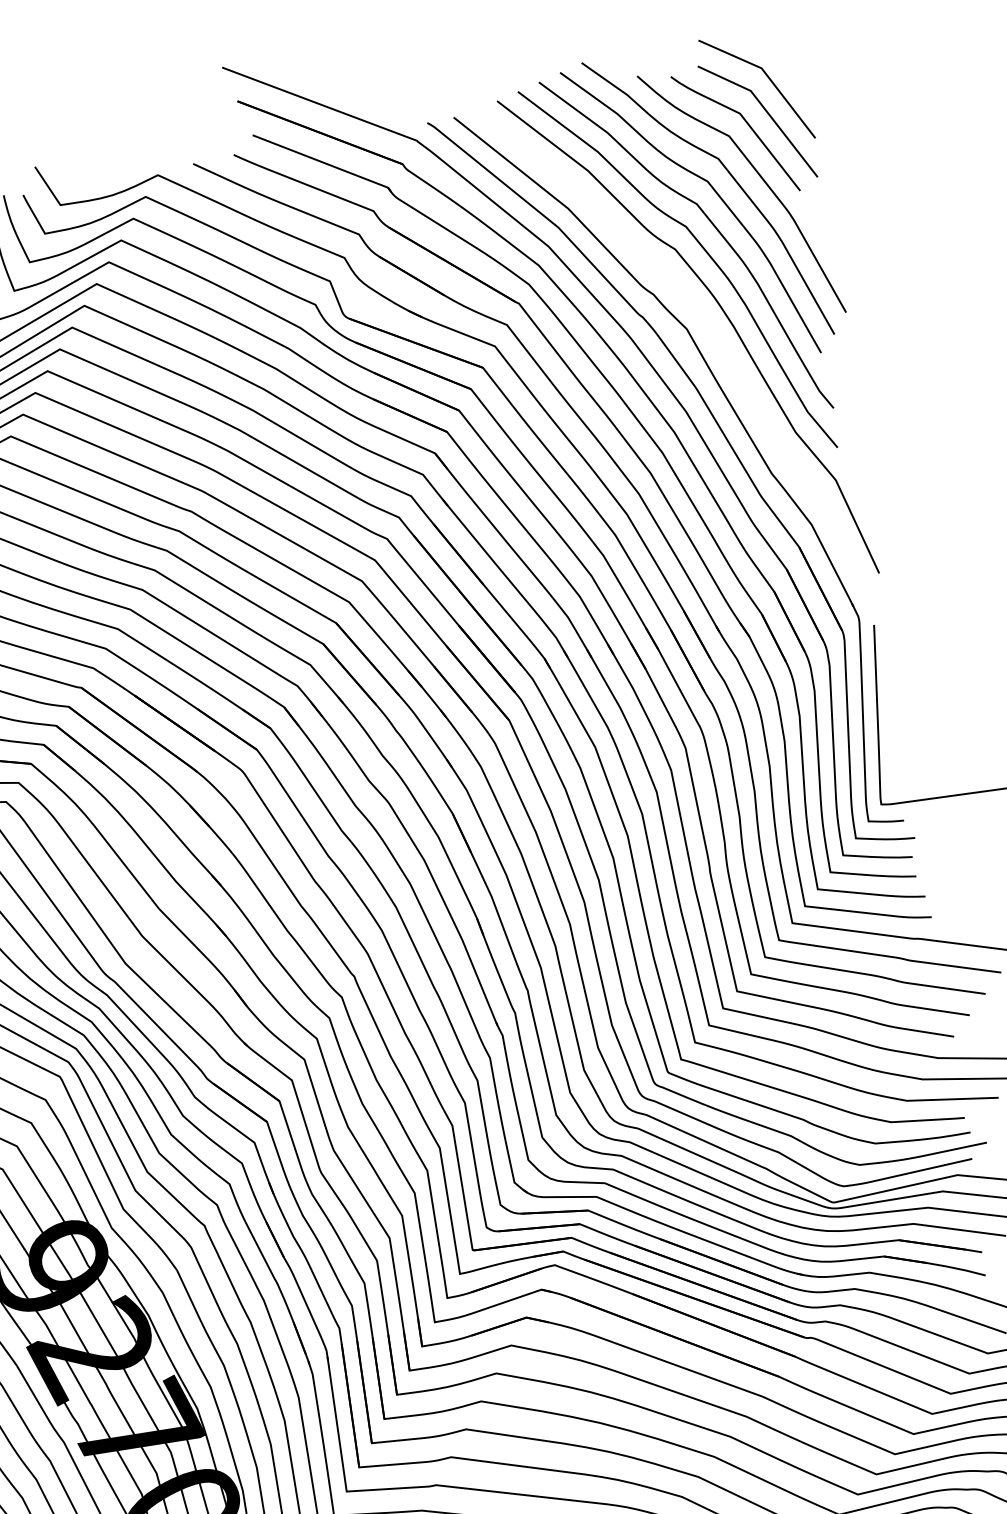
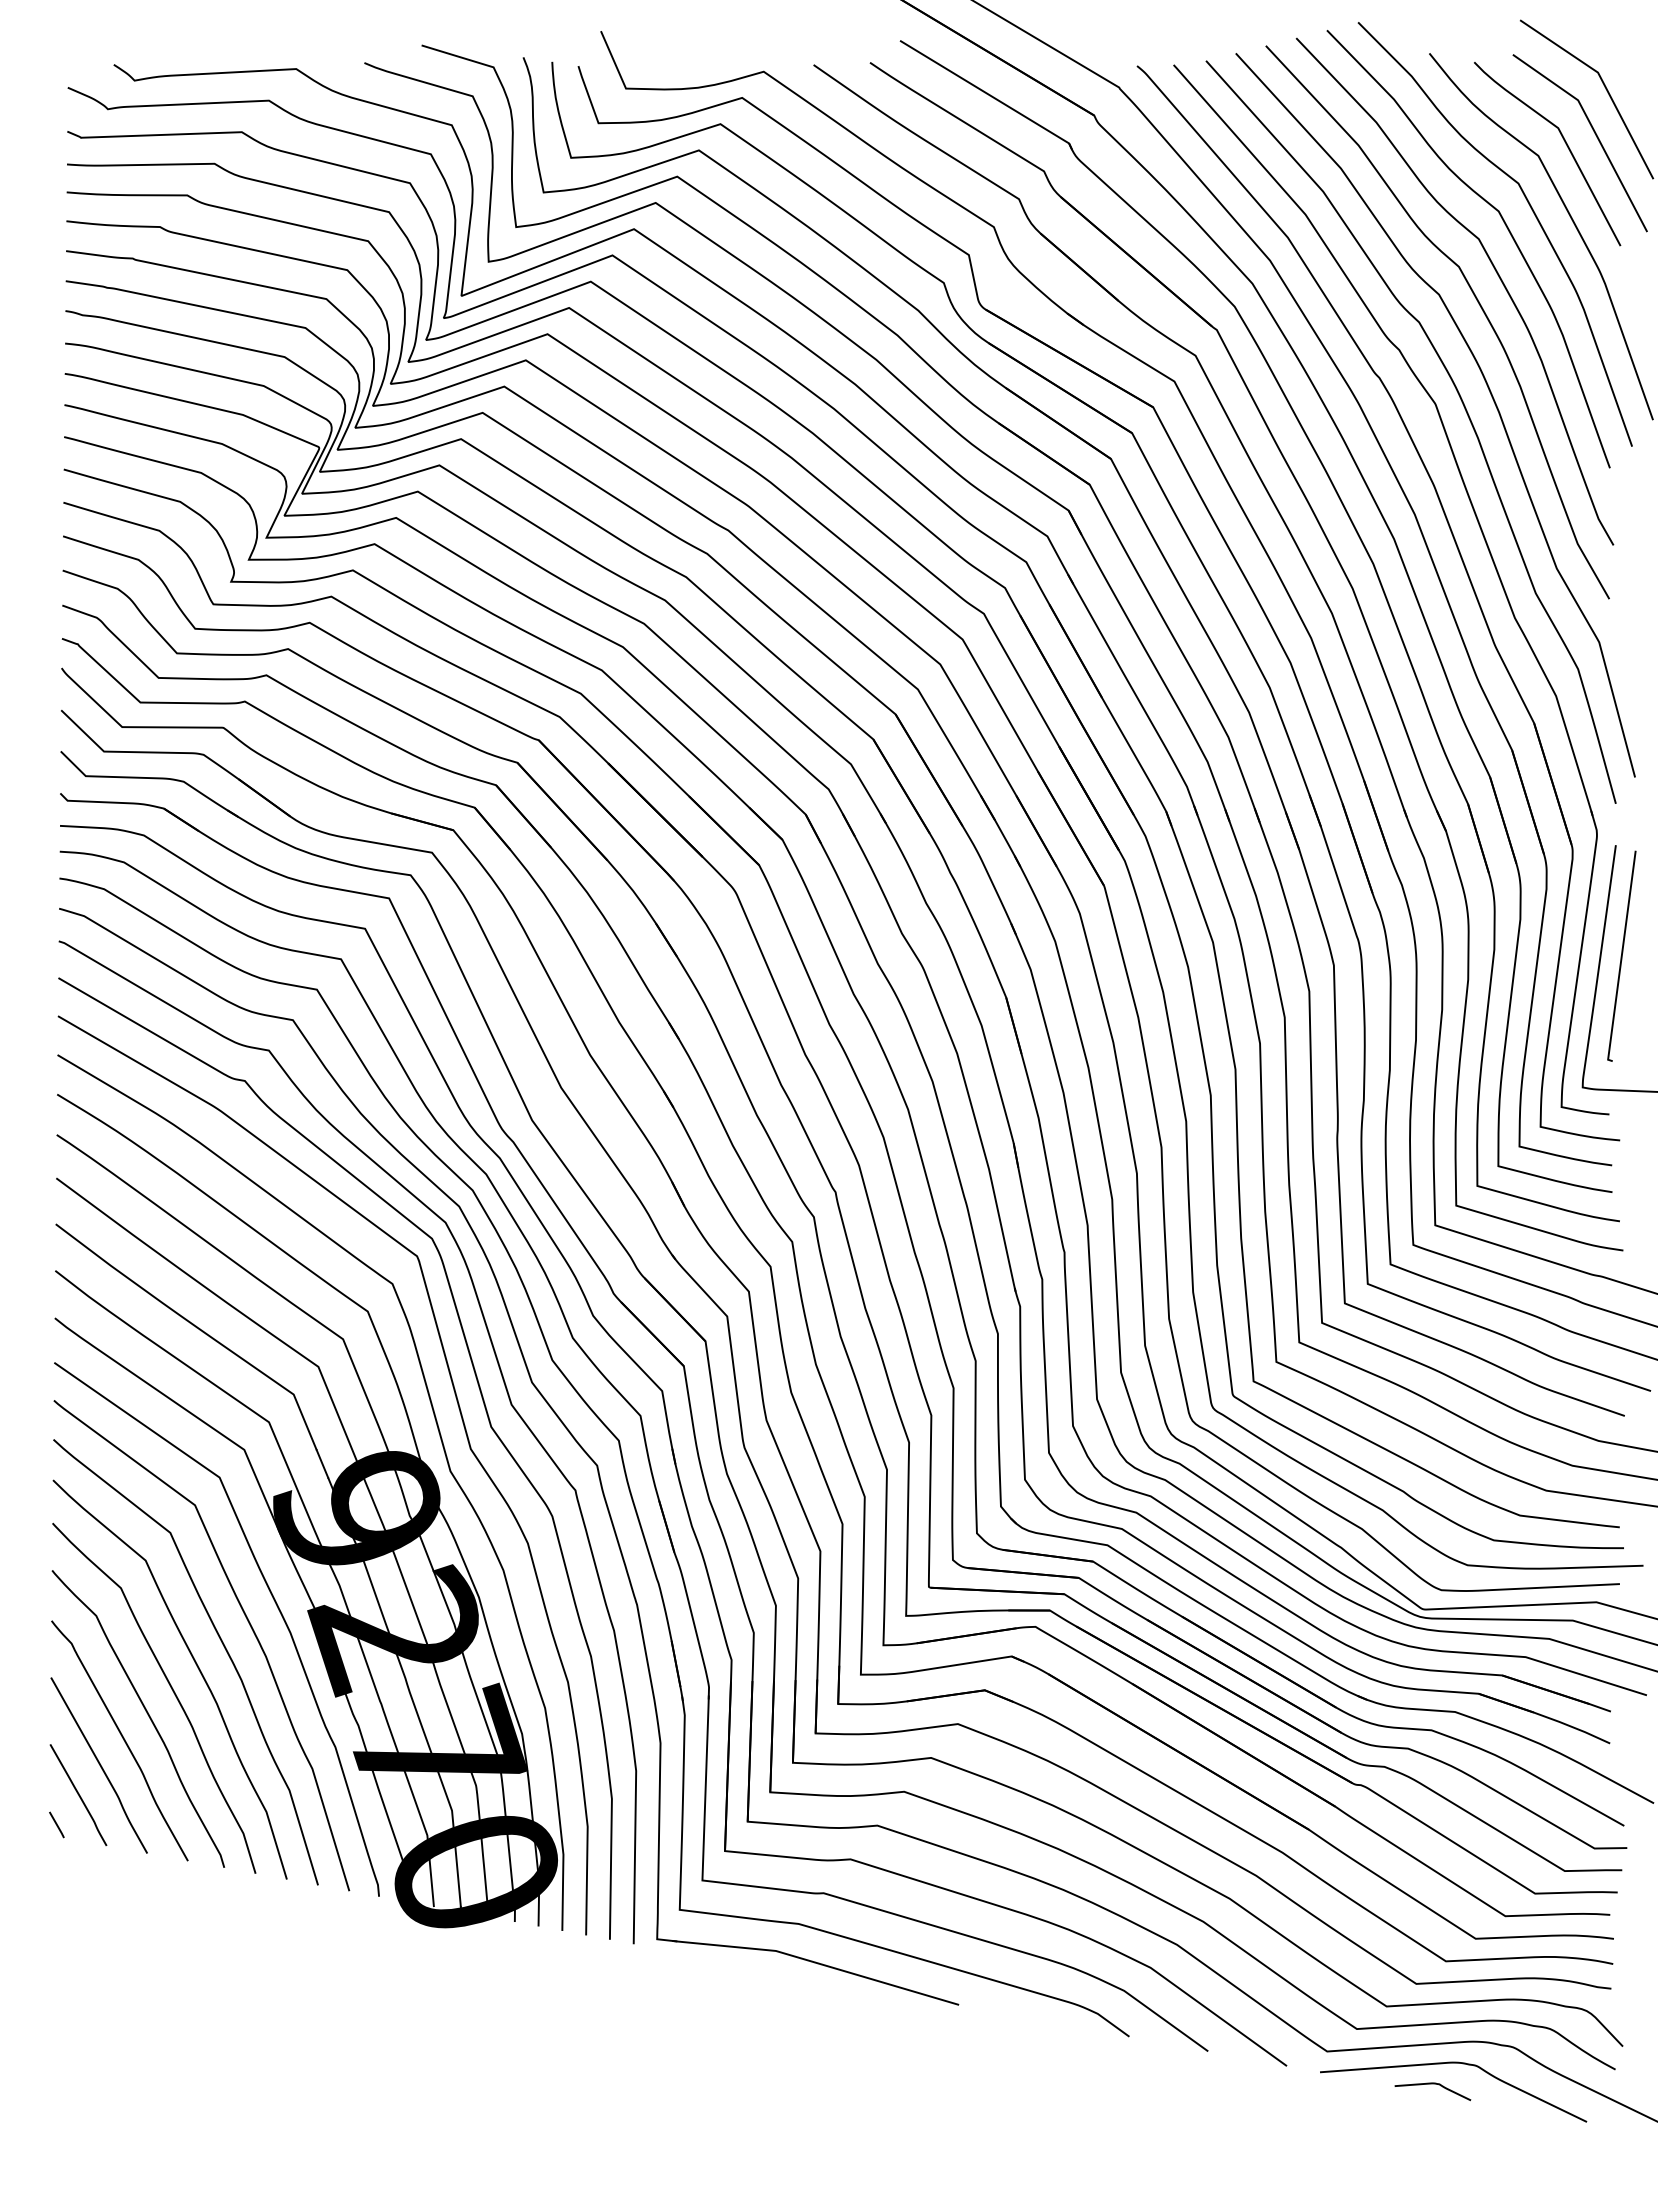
curve: (708, 329) -> (1464, 409), added
line: (892, 704) -> (1621, 955), added

